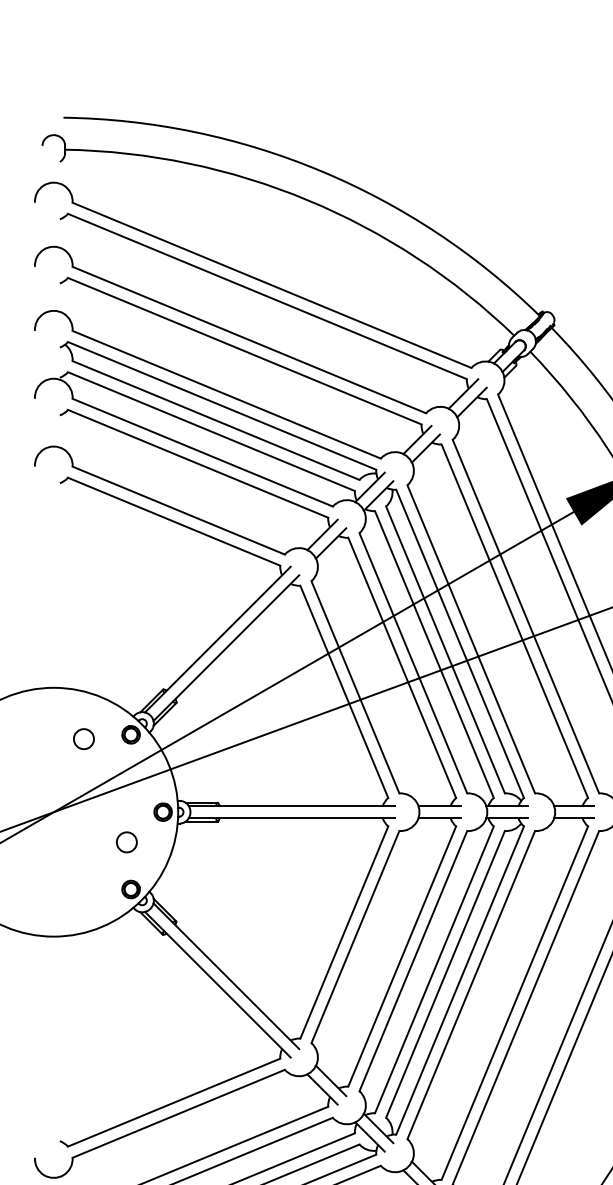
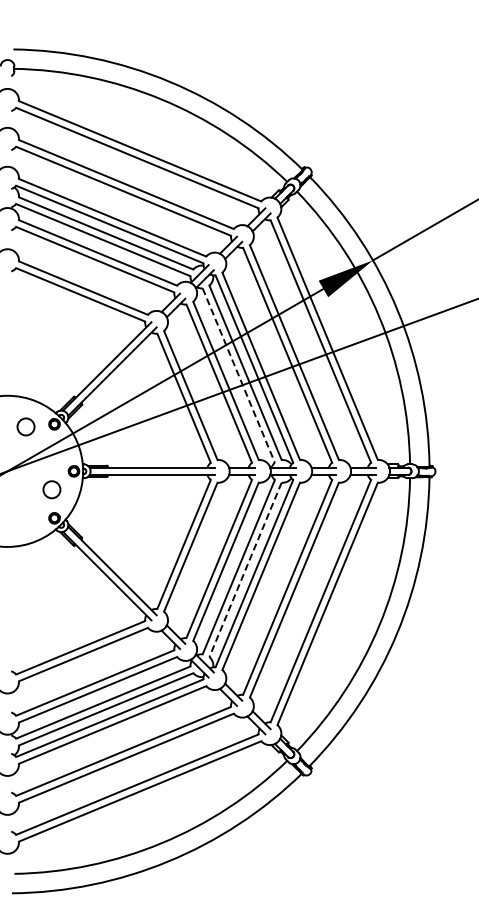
line: (435, 656) -> (239, 376), solid -> dashed
circle: (83, 738) -> (25, 426), size x1.4
circle: (126, 842) -> (51, 489), size x1.4
line: (445, 975) -> (245, 570), solid -> dashed

